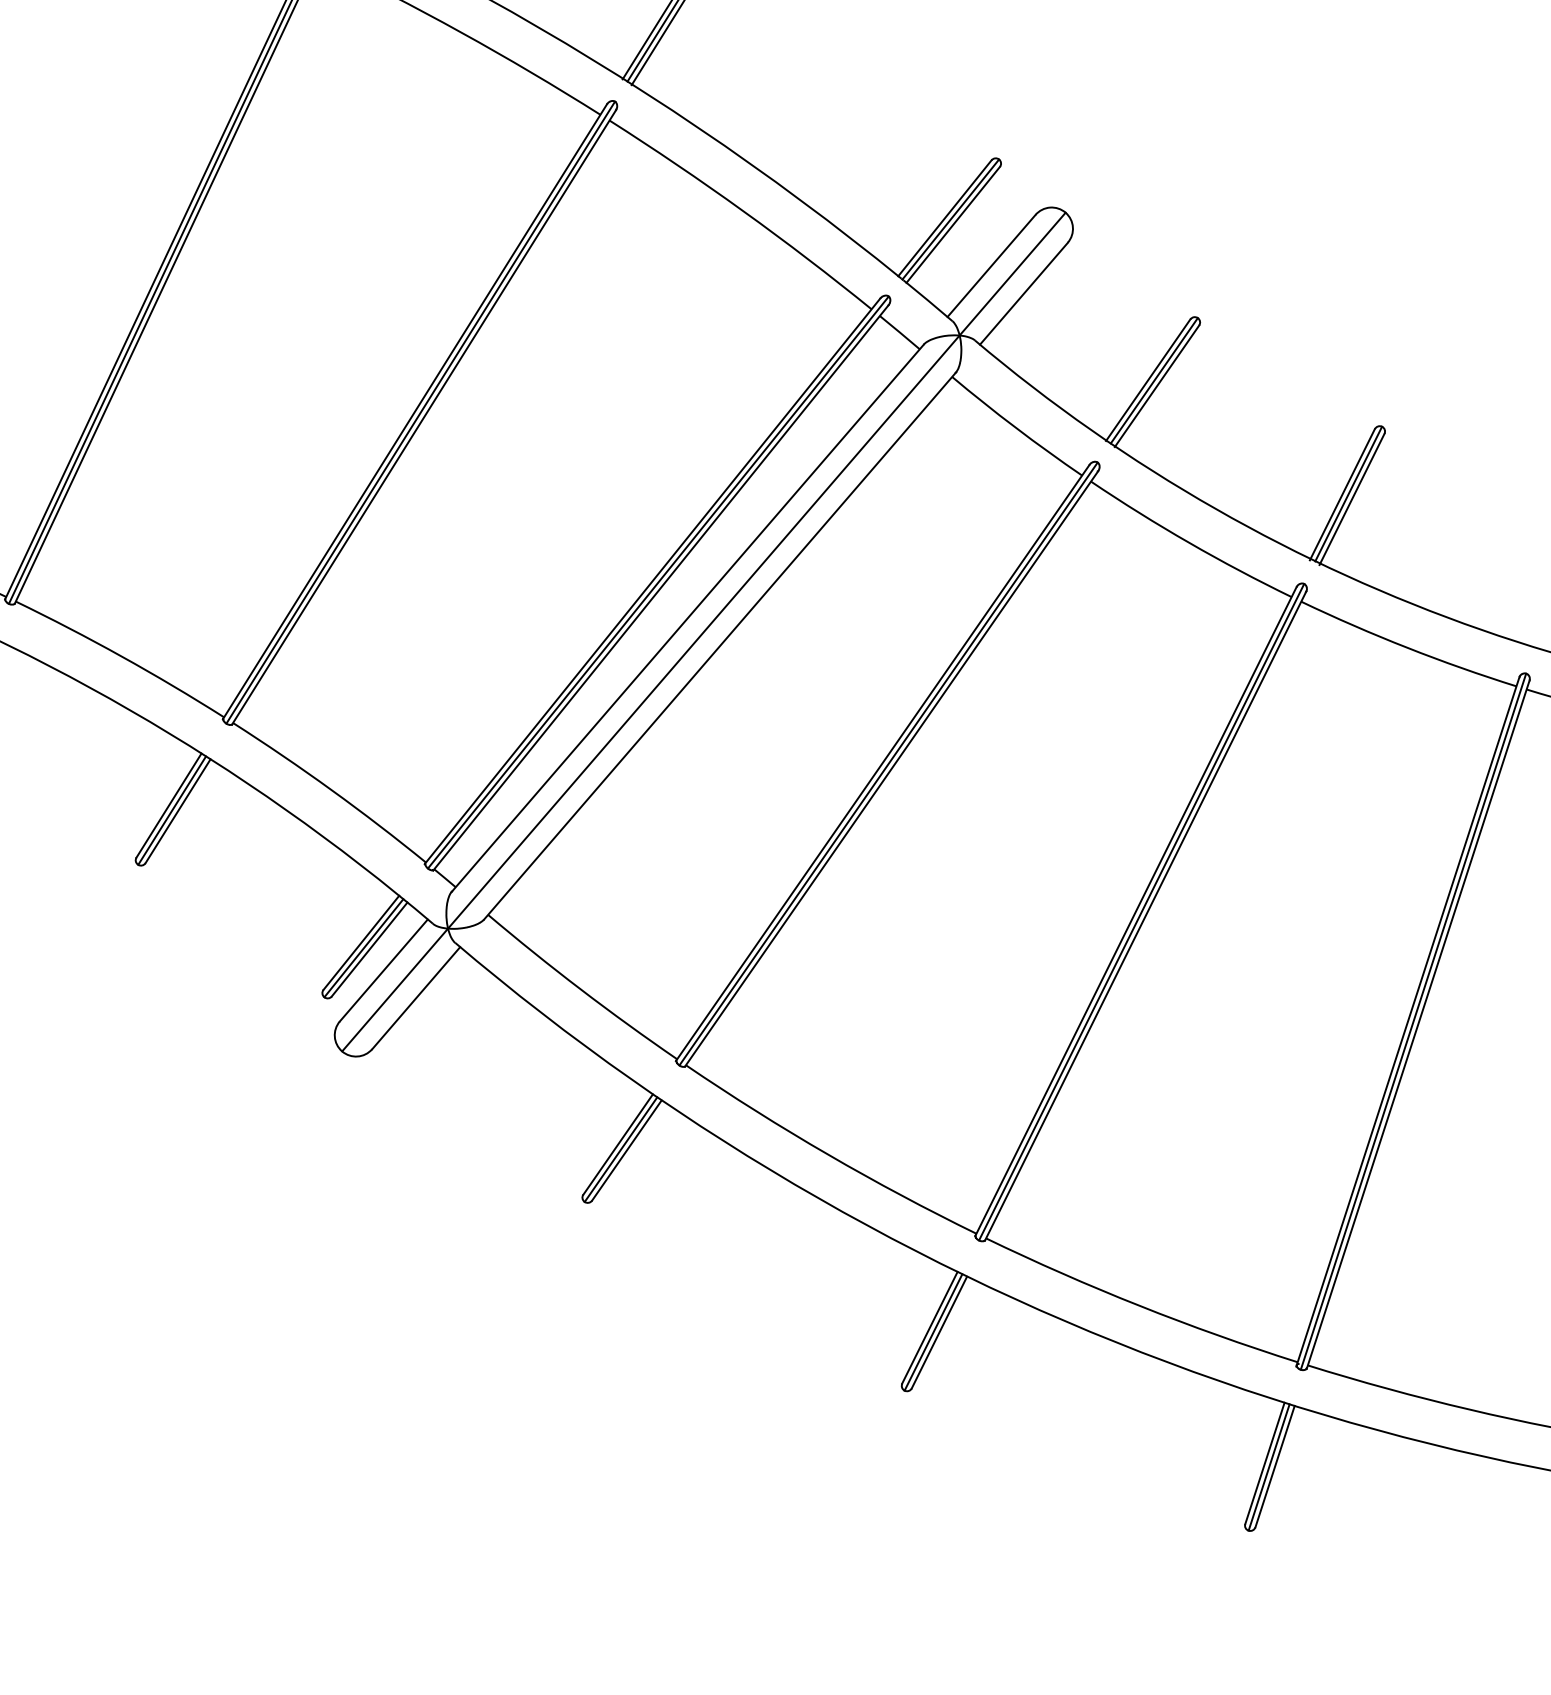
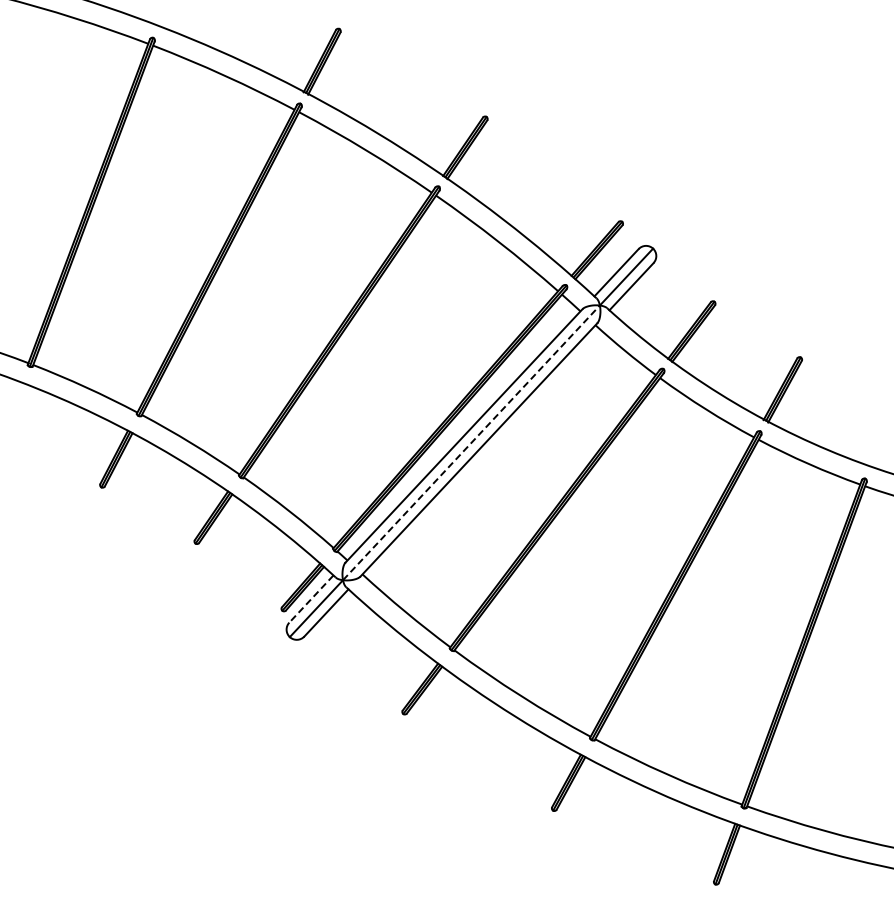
line: (703, 631) -> (471, 442), solid -> dashed
line: (384, 971) -> (311, 599), solid -> dashed

